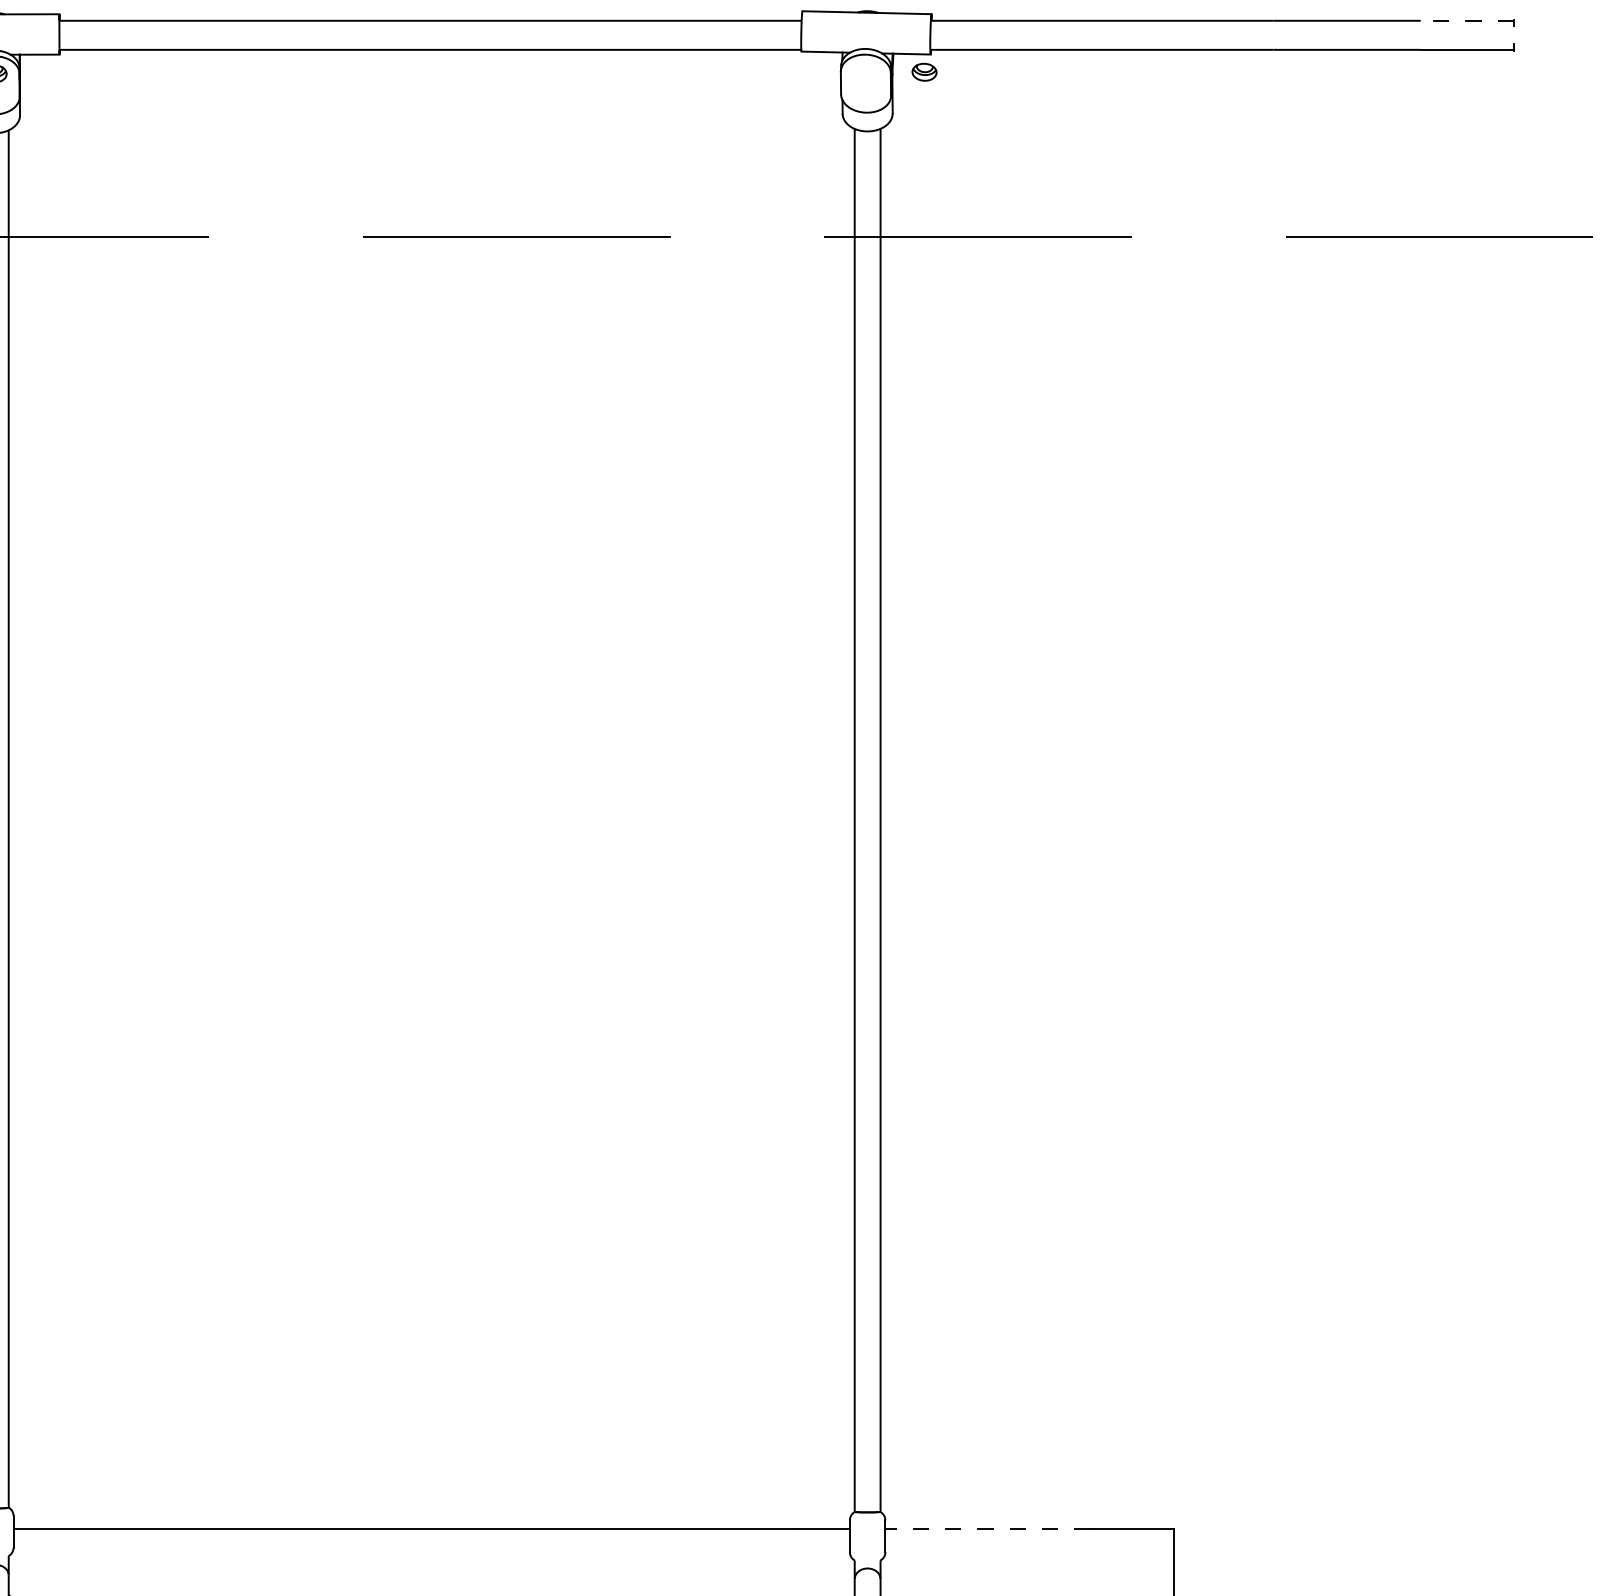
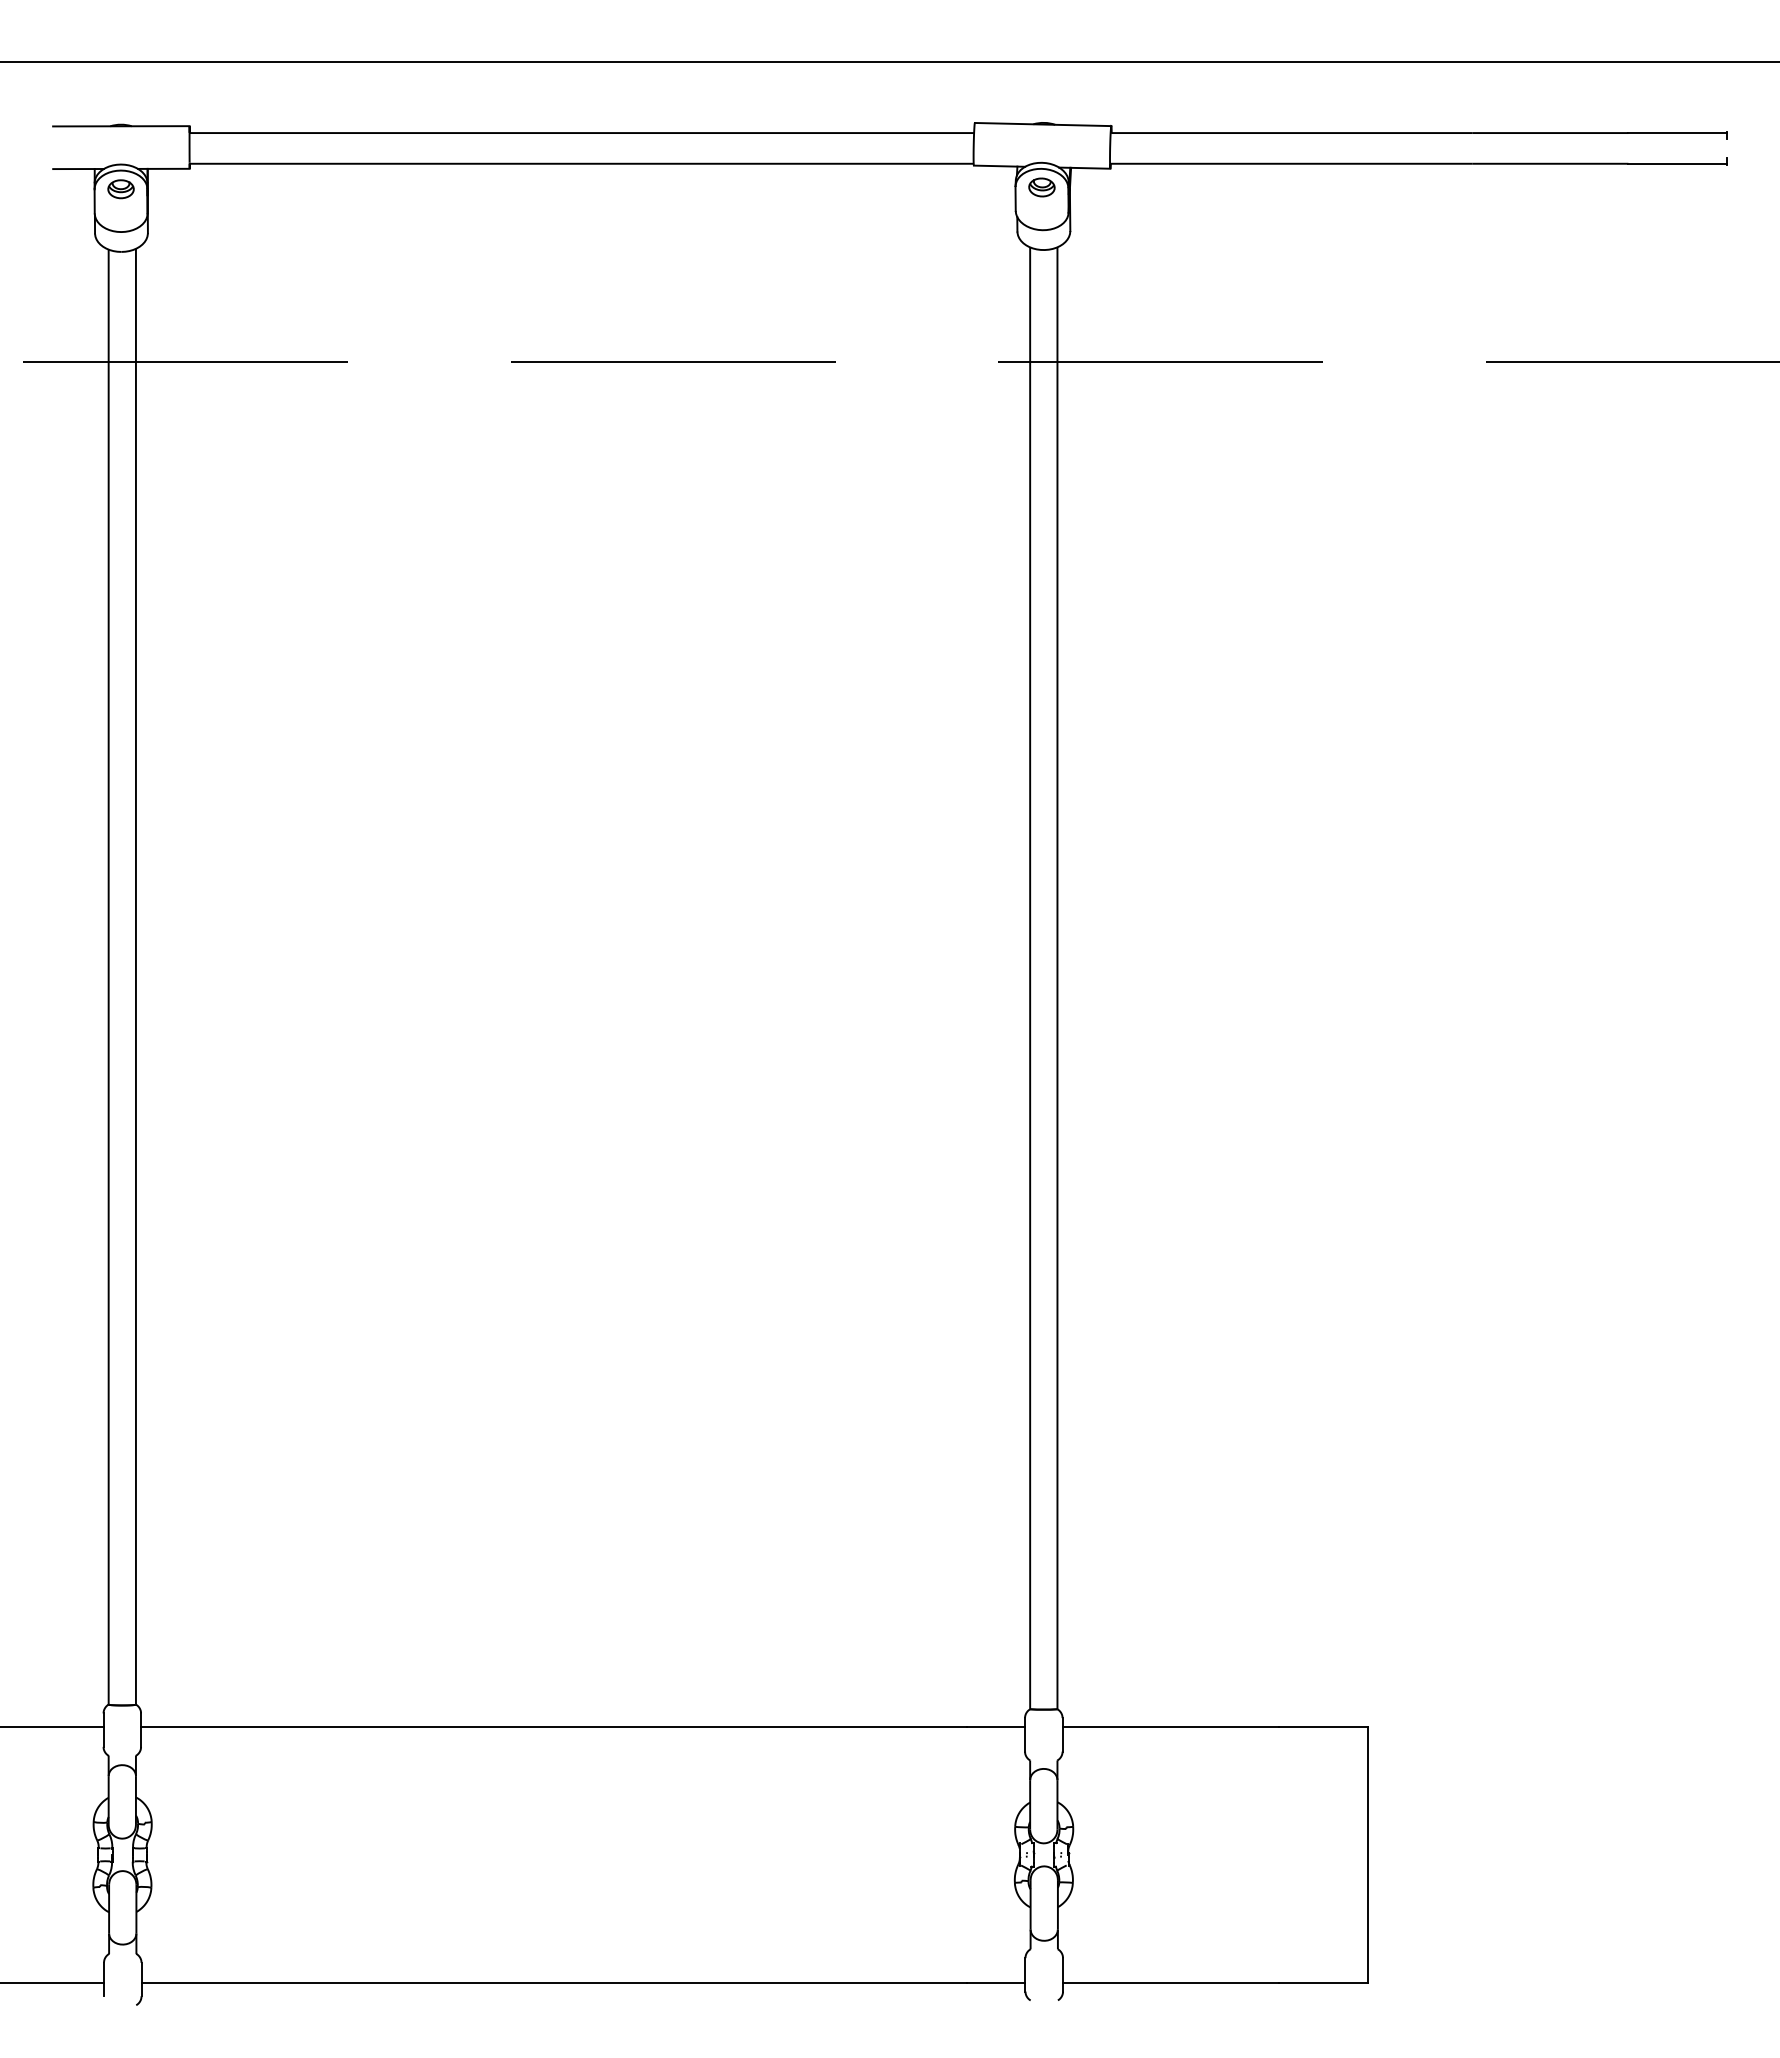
line: (1467, 21) -> (1677, 133), dashed -> solid
part: (924, 72) -> (1041, 187), moved
line: (987, 1528) -> (1170, 1726), dashed -> solid

